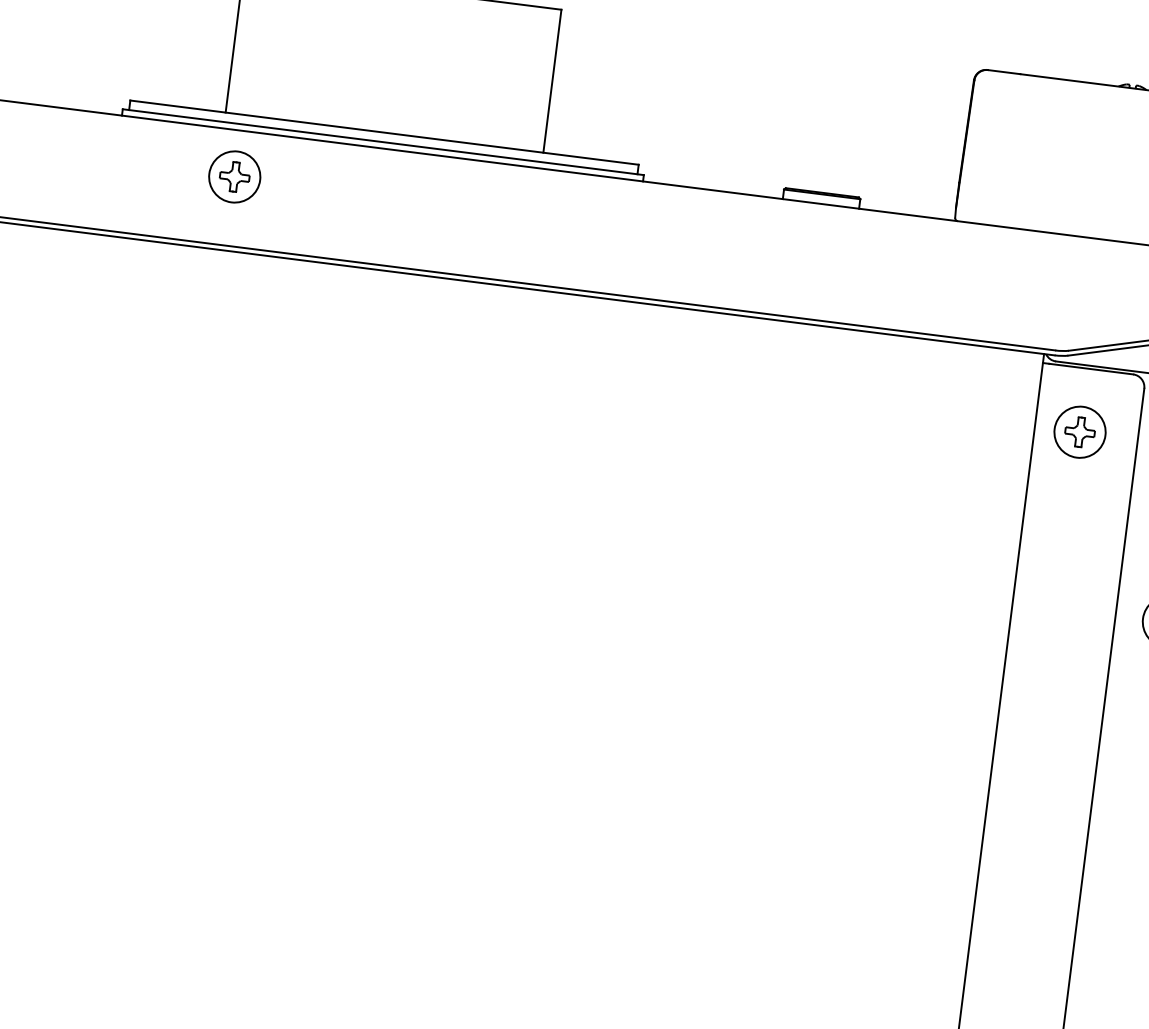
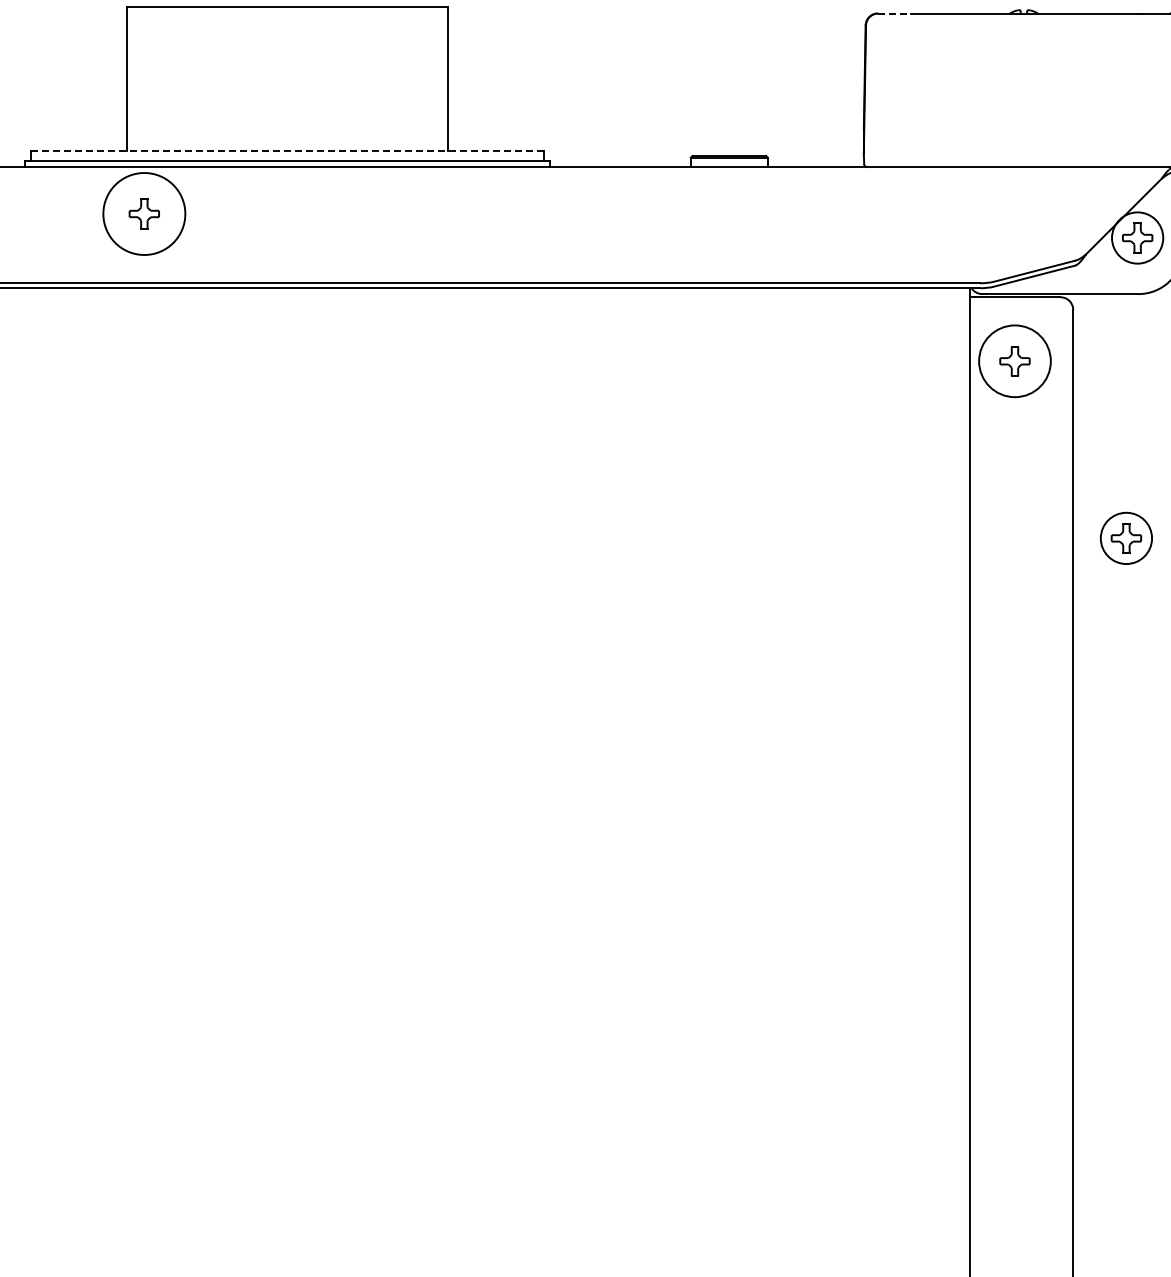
line: (1005, 72) -> (895, 13), solid -> dashed
line: (383, 132) -> (286, 151), solid -> dashed
circle: (233, 176) -> (143, 213), size x1.6
circle: (1079, 431) -> (1014, 360), size x1.4

